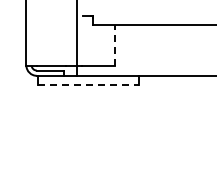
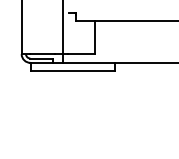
line: (114, 45) -> (94, 37), dashed -> solid
line: (88, 85) -> (72, 70), dashed -> solid

